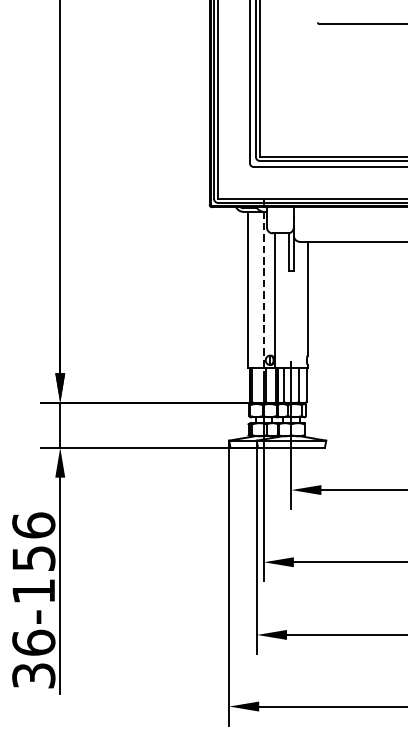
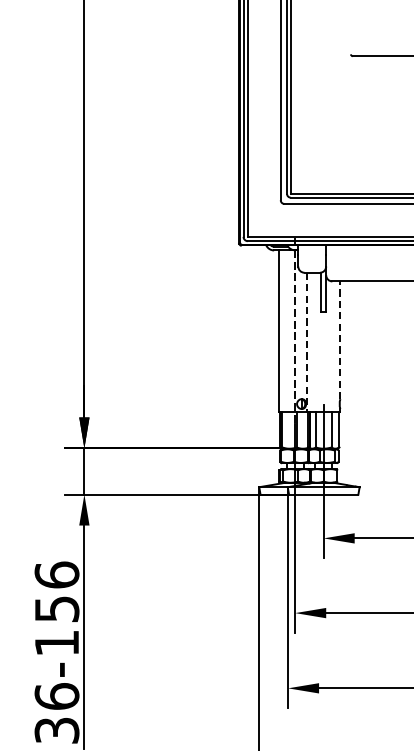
line: (307, 298) -> (340, 340), solid -> dashed
line: (275, 300) -> (307, 342), solid -> dashed

